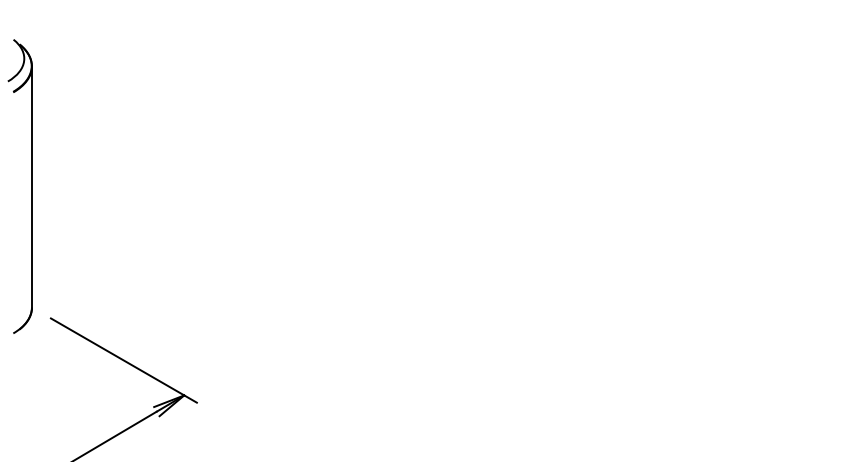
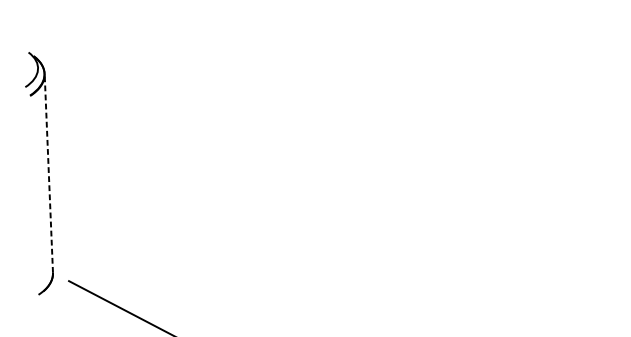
line: (31, 186) -> (48, 172), solid -> dashed

